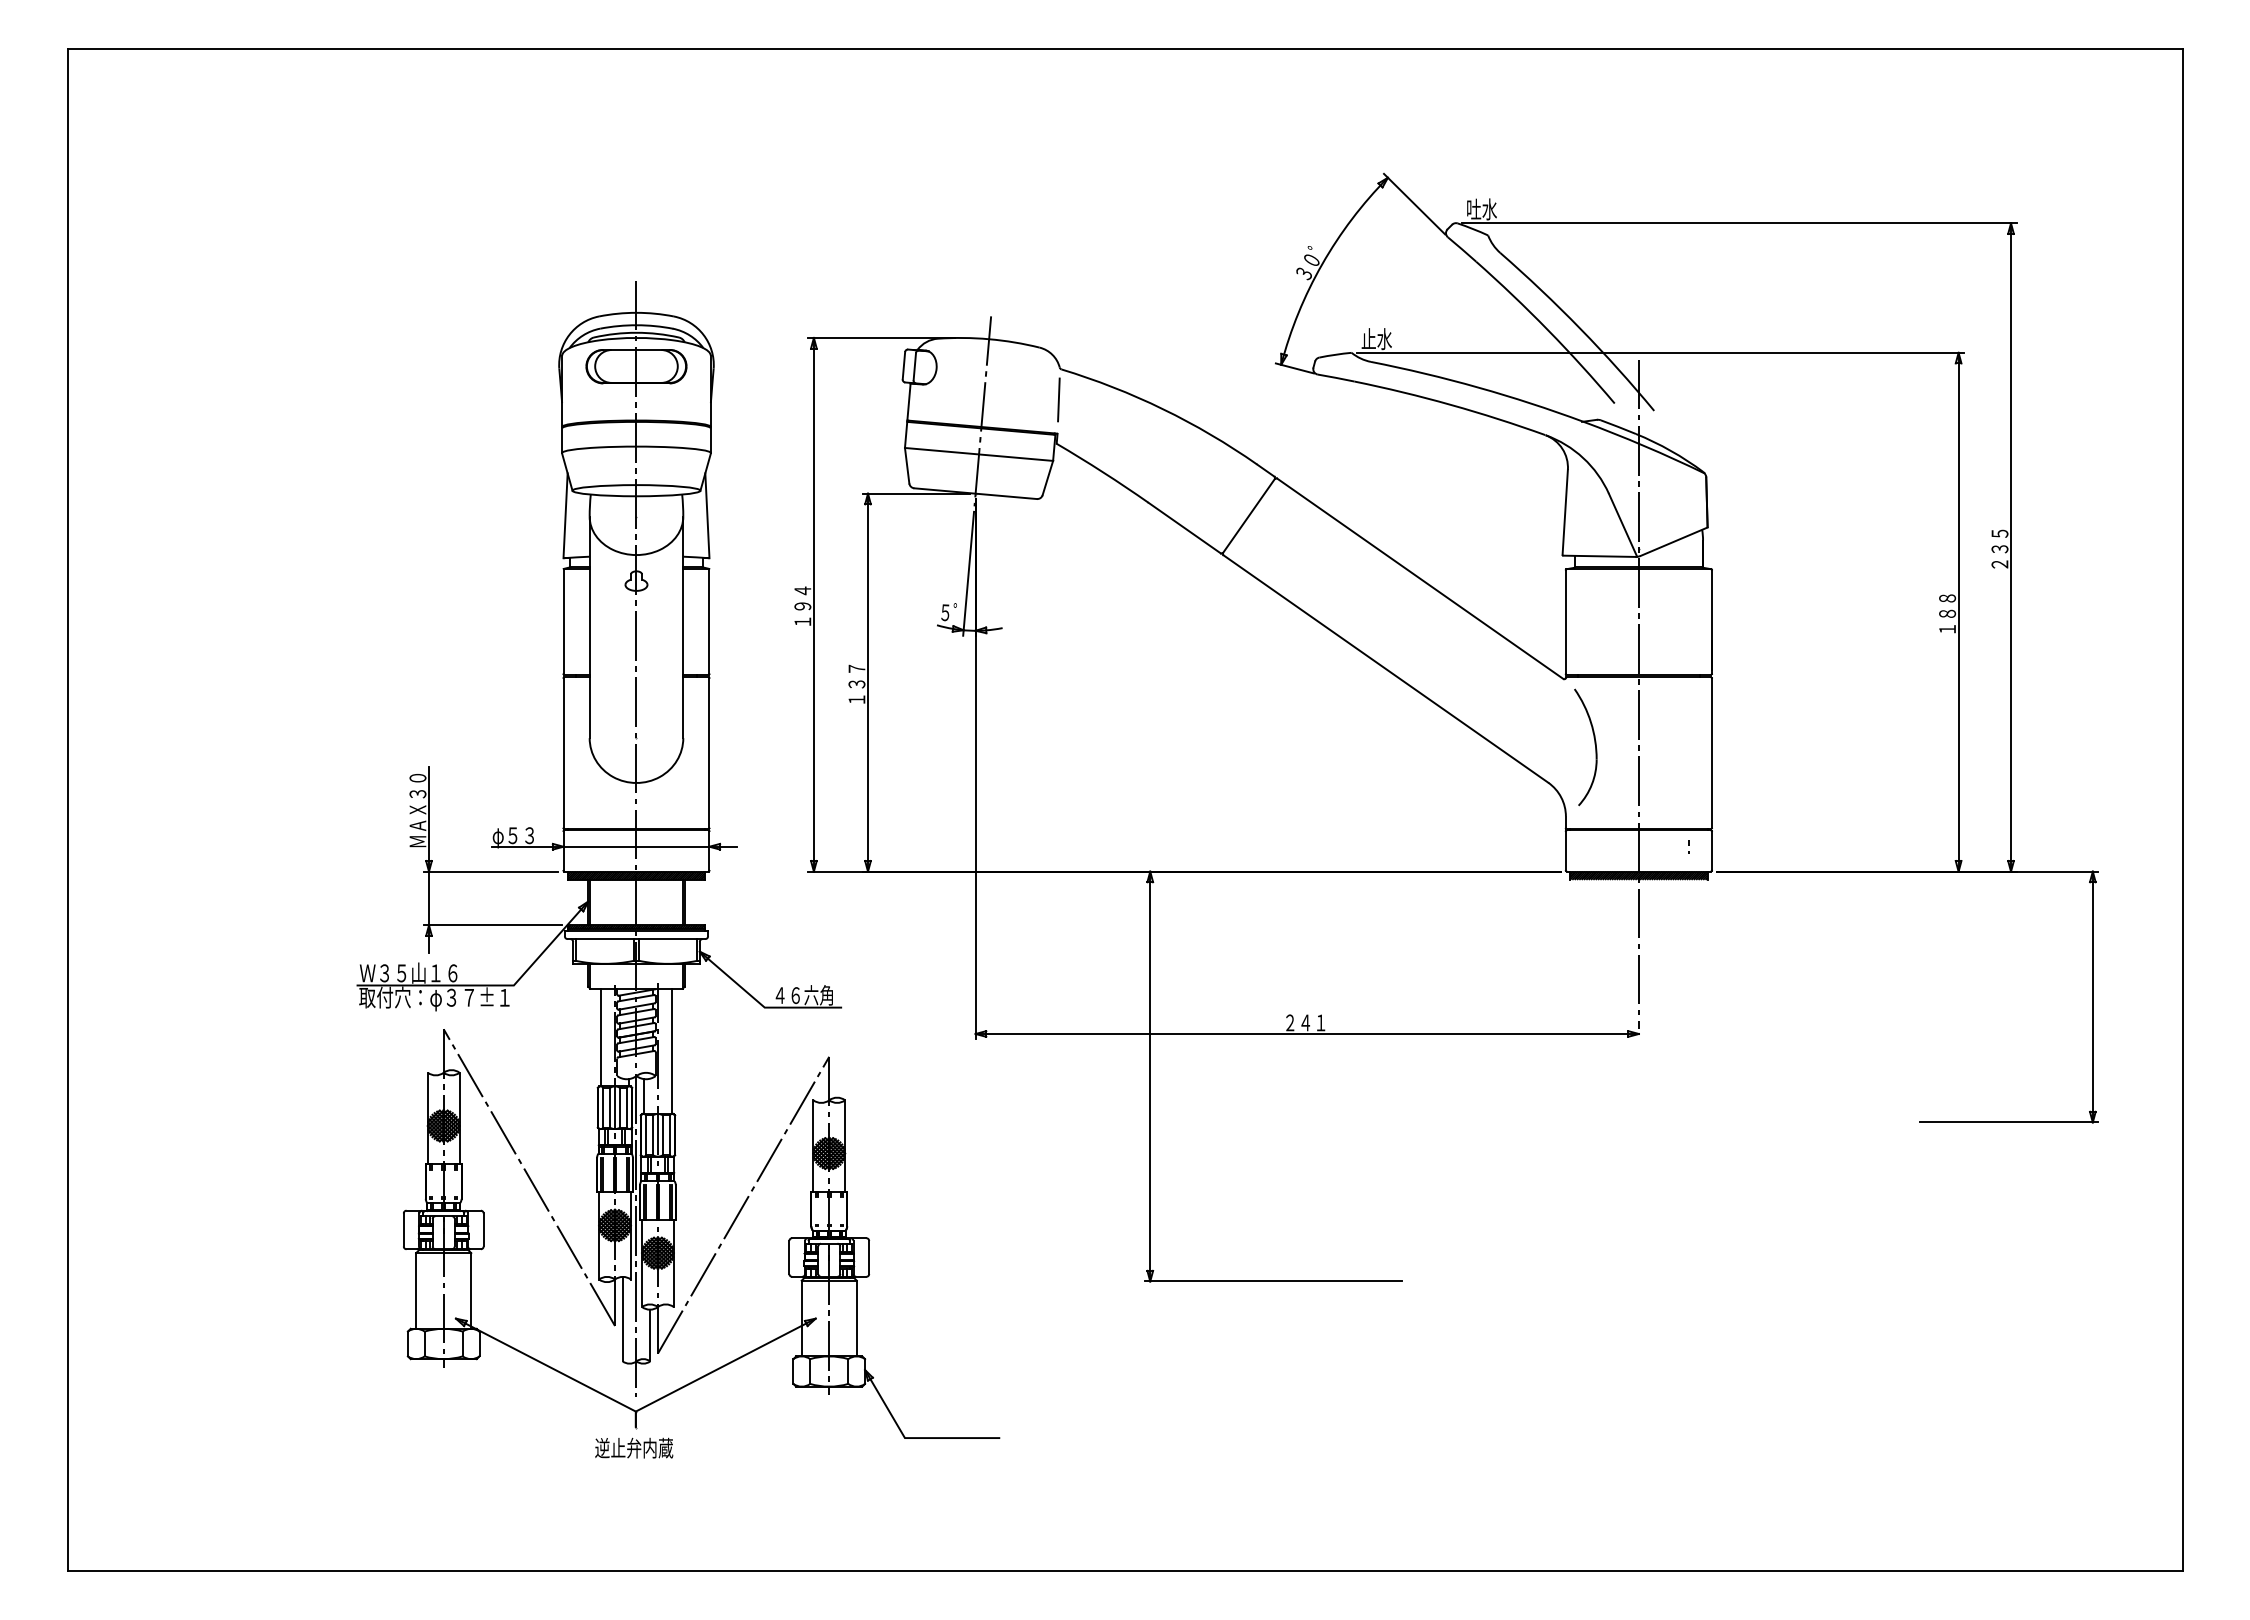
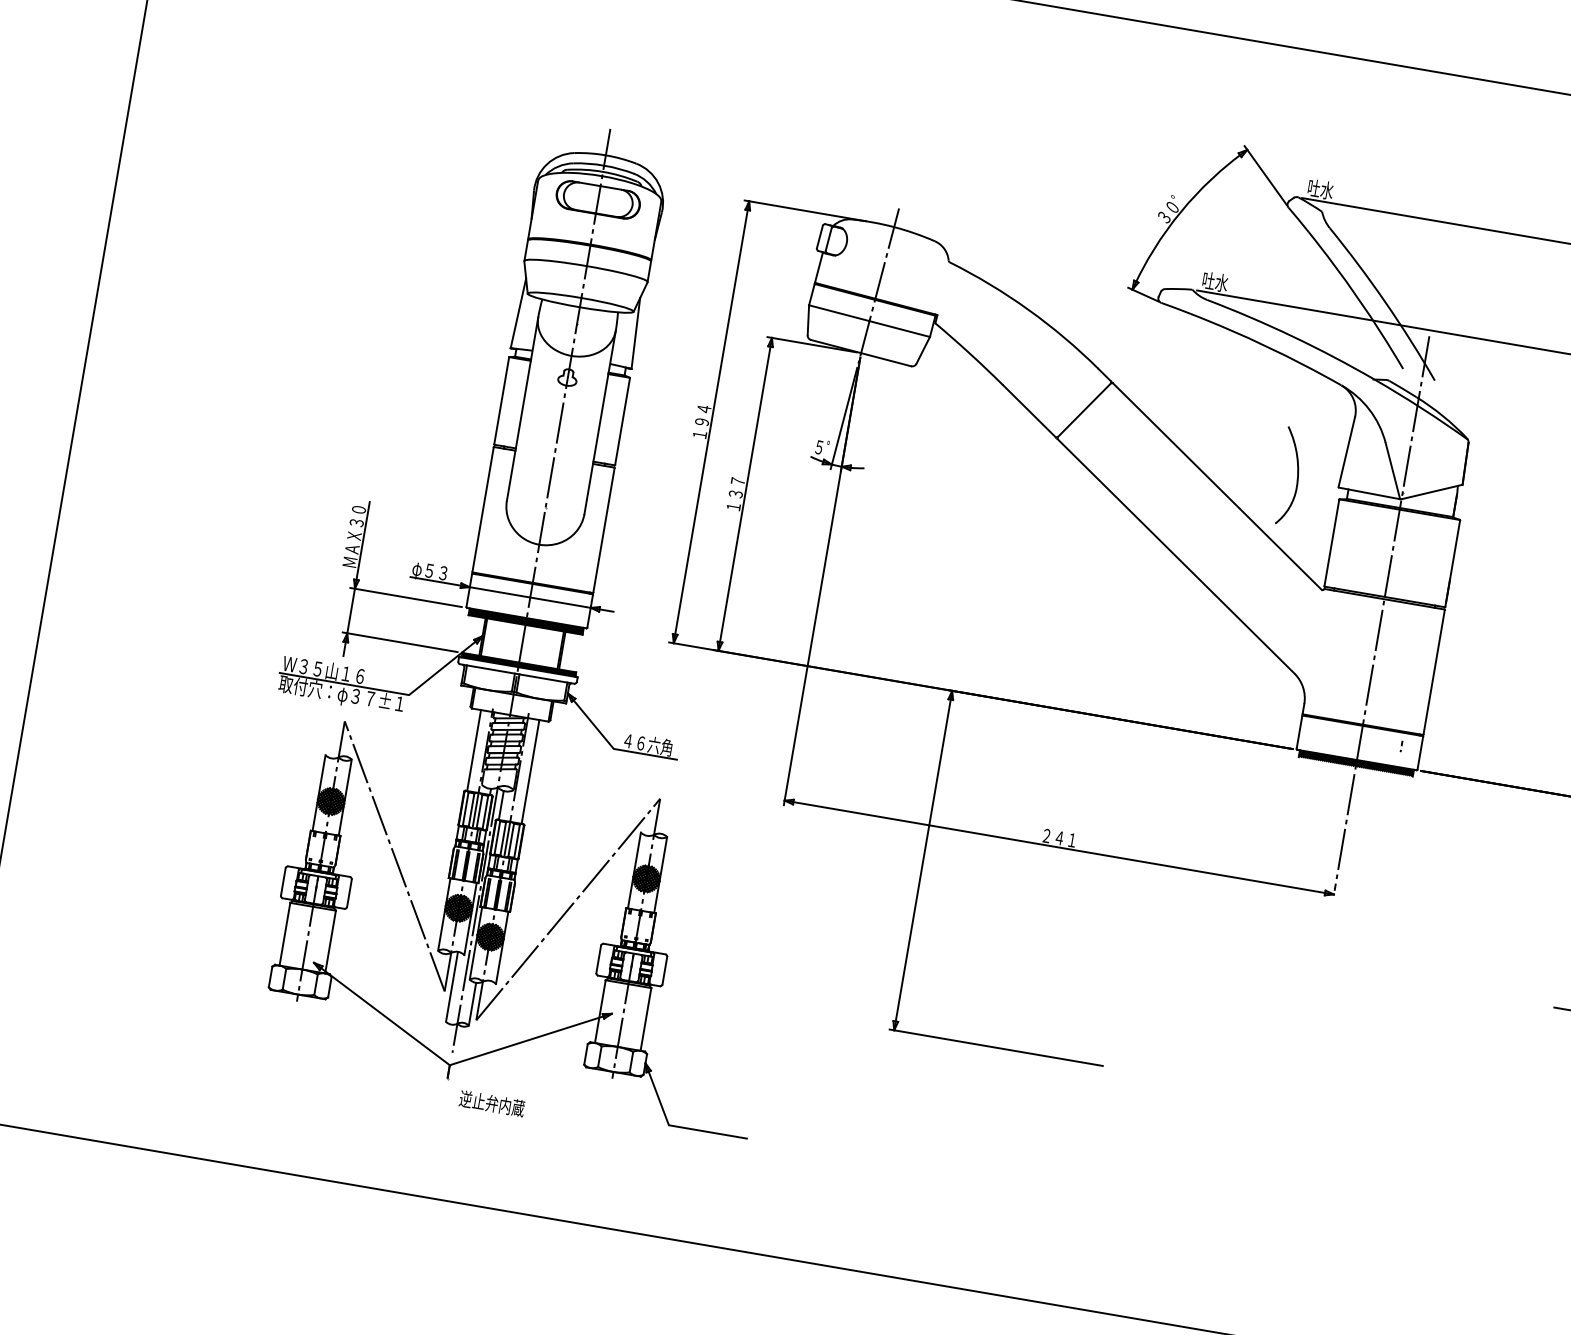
text: (1368, 338) -> (1208, 280), 止水 -> 吐水
line: (1058, 399) -> (943, 286), removed
part: (1594, 744) -> (1297, 475), moved
text: (634, 1447) -> (492, 1103), moved

